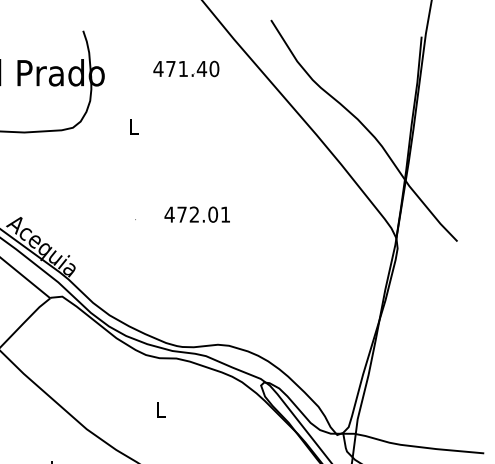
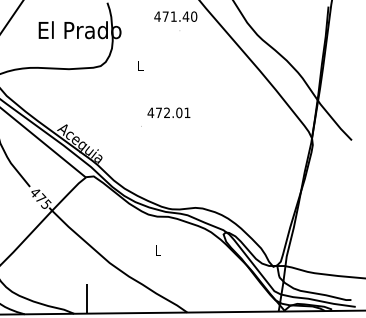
text: (185, 68) -> (175, 16), moved
text: (196, 214) -> (168, 112), moved

